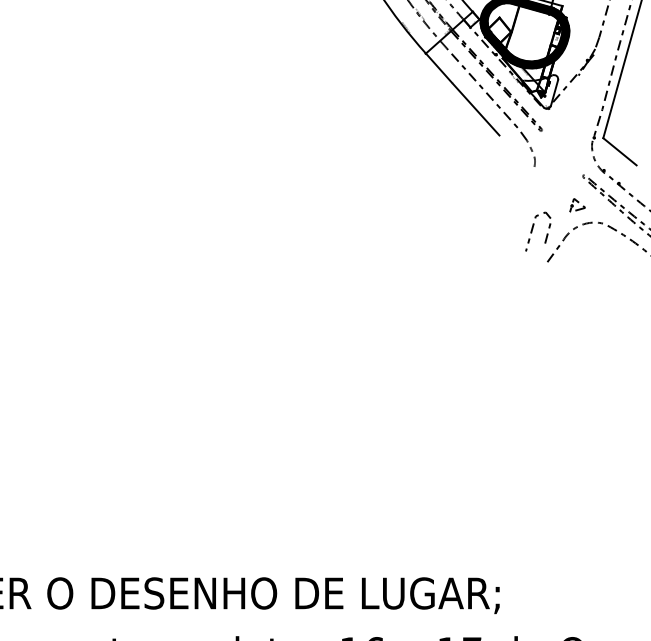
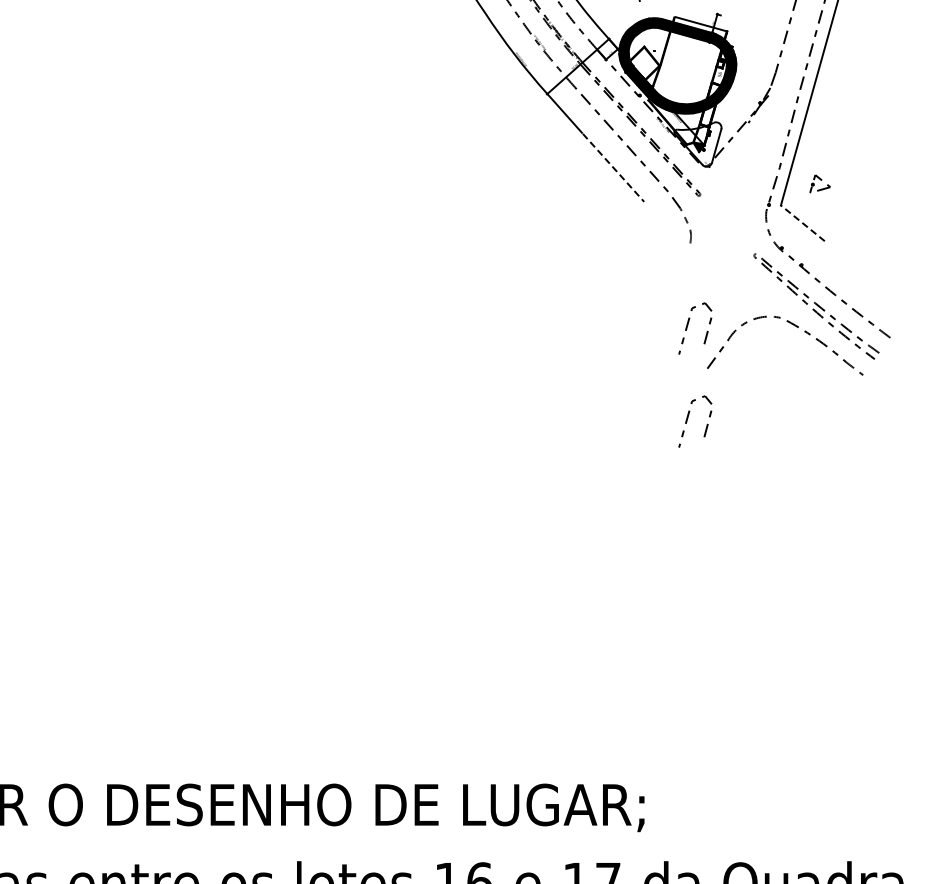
line: (476, 109) -> (613, 167), solid -> dashed
line: (619, 151) -> (802, 223), solid -> dashed
part: (577, 205) -> (819, 183), moved
line: (533, 299) -> (688, 418), added

